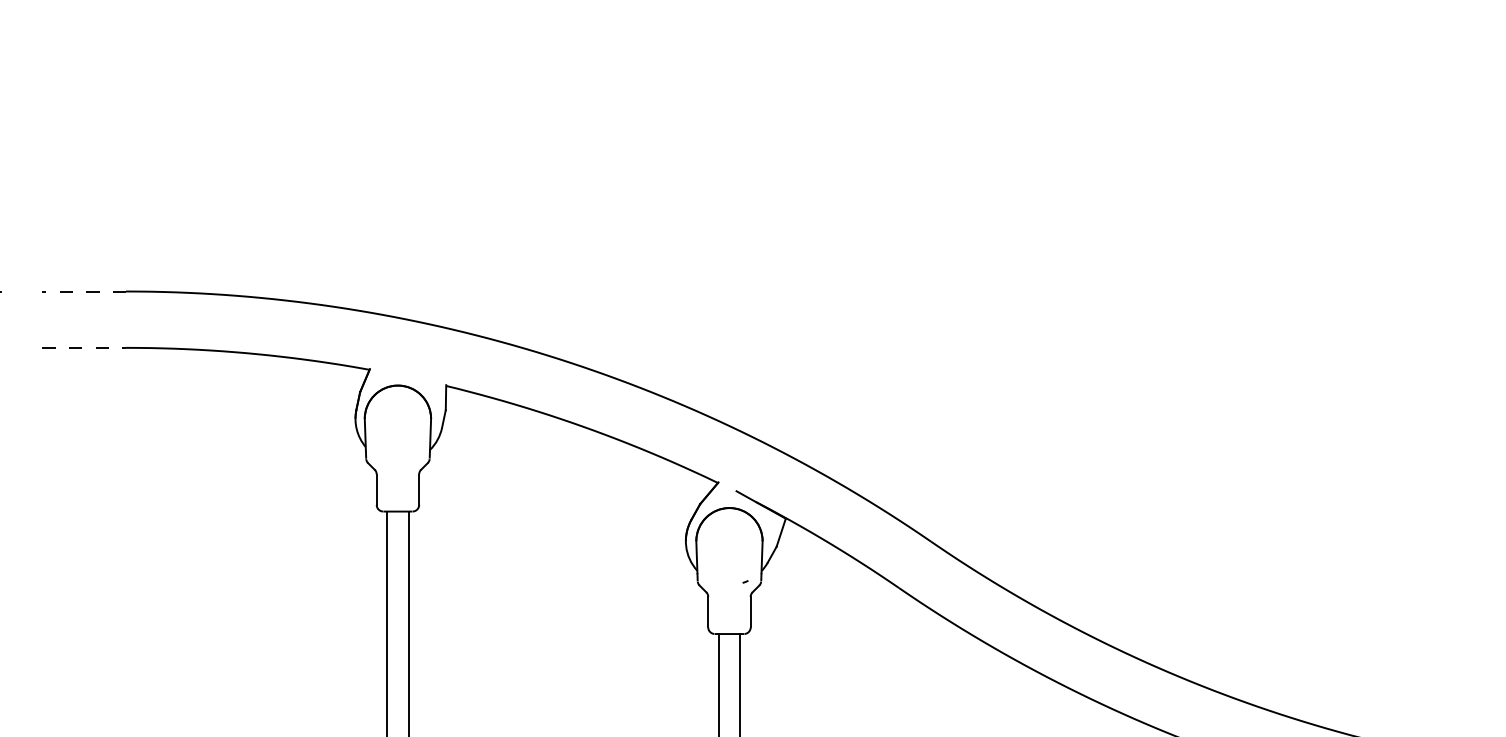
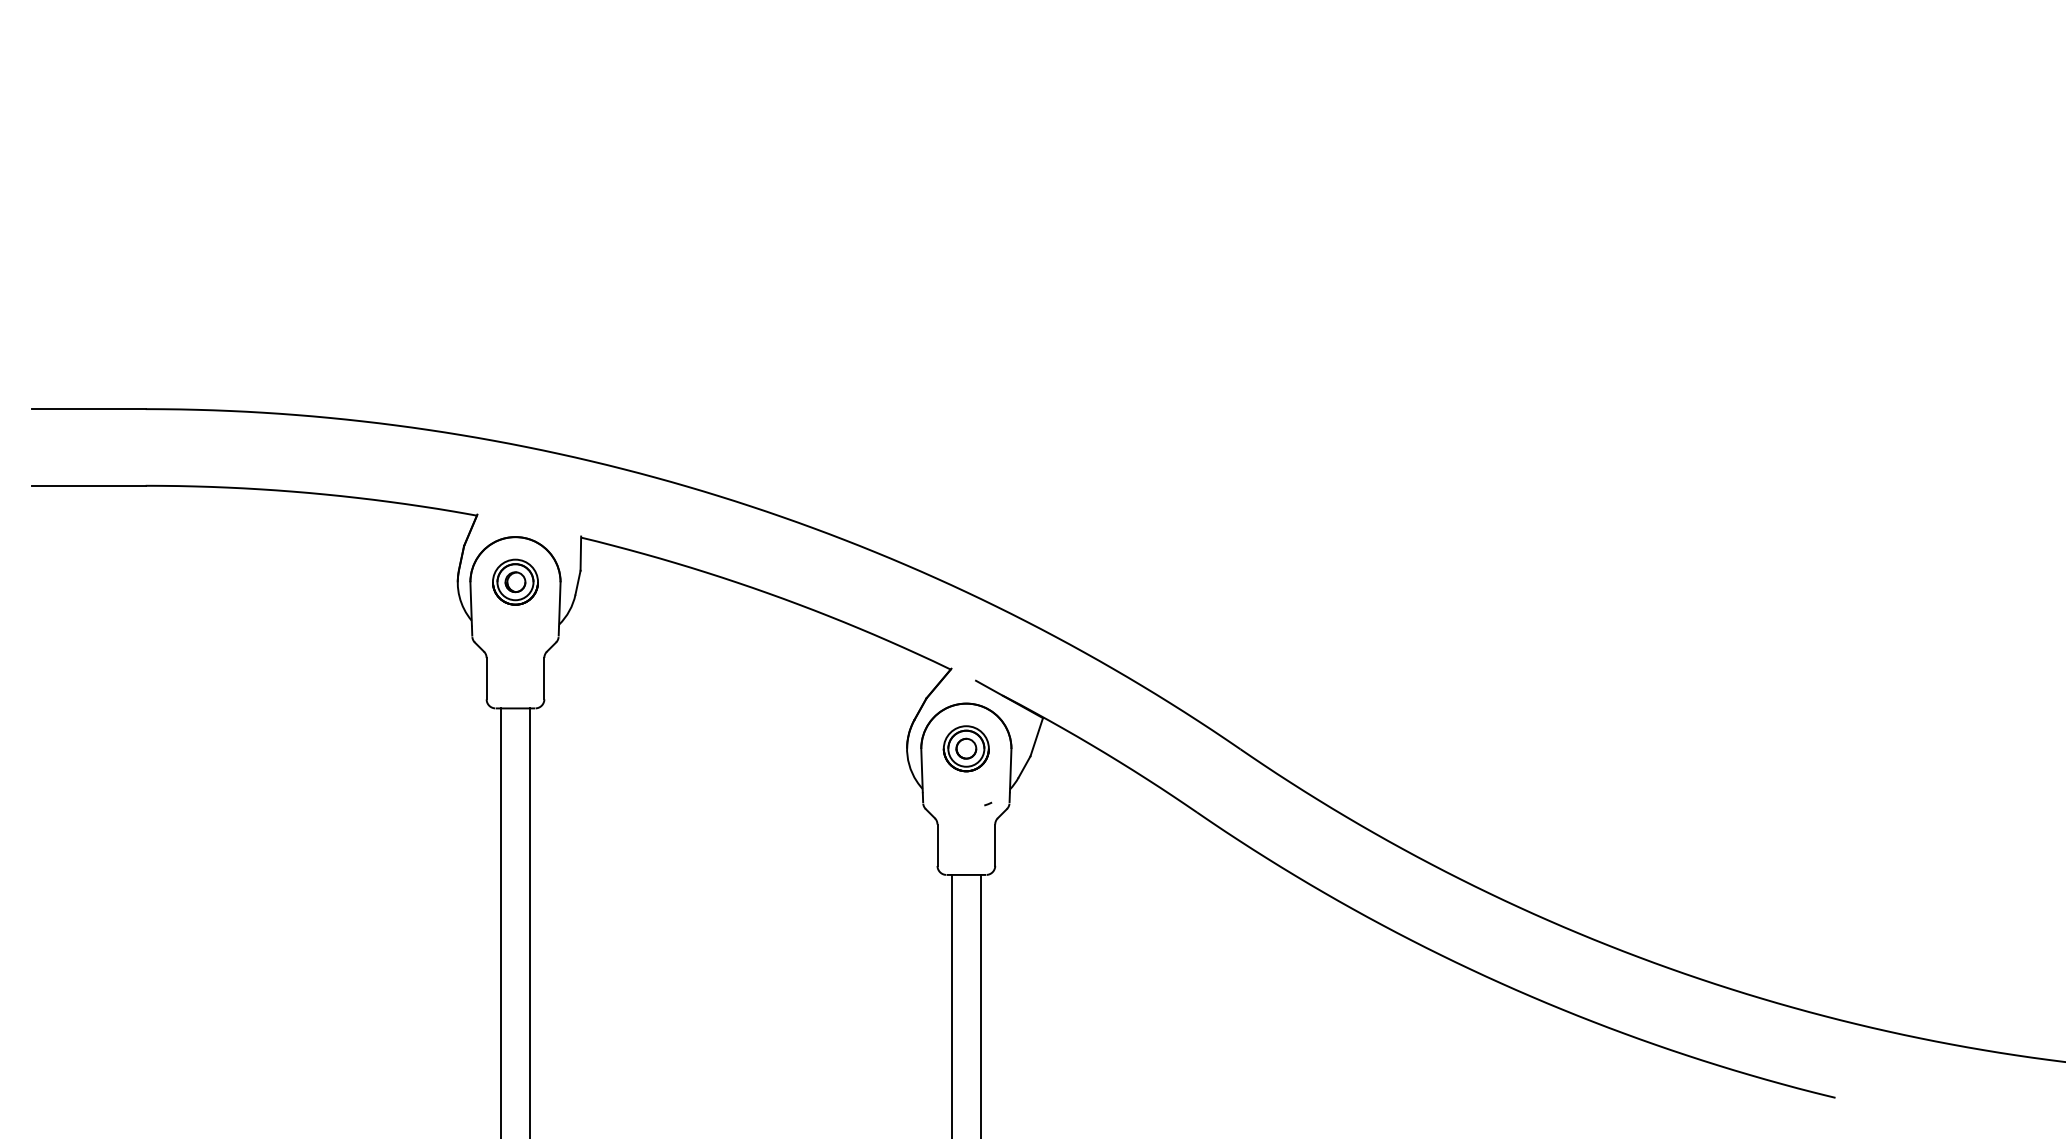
line: (83, 291) -> (88, 409), dashed -> solid
line: (83, 347) -> (88, 485), dashed -> solid
part: (397, 418) -> (515, 581), added
part: (728, 541) -> (965, 748), added

